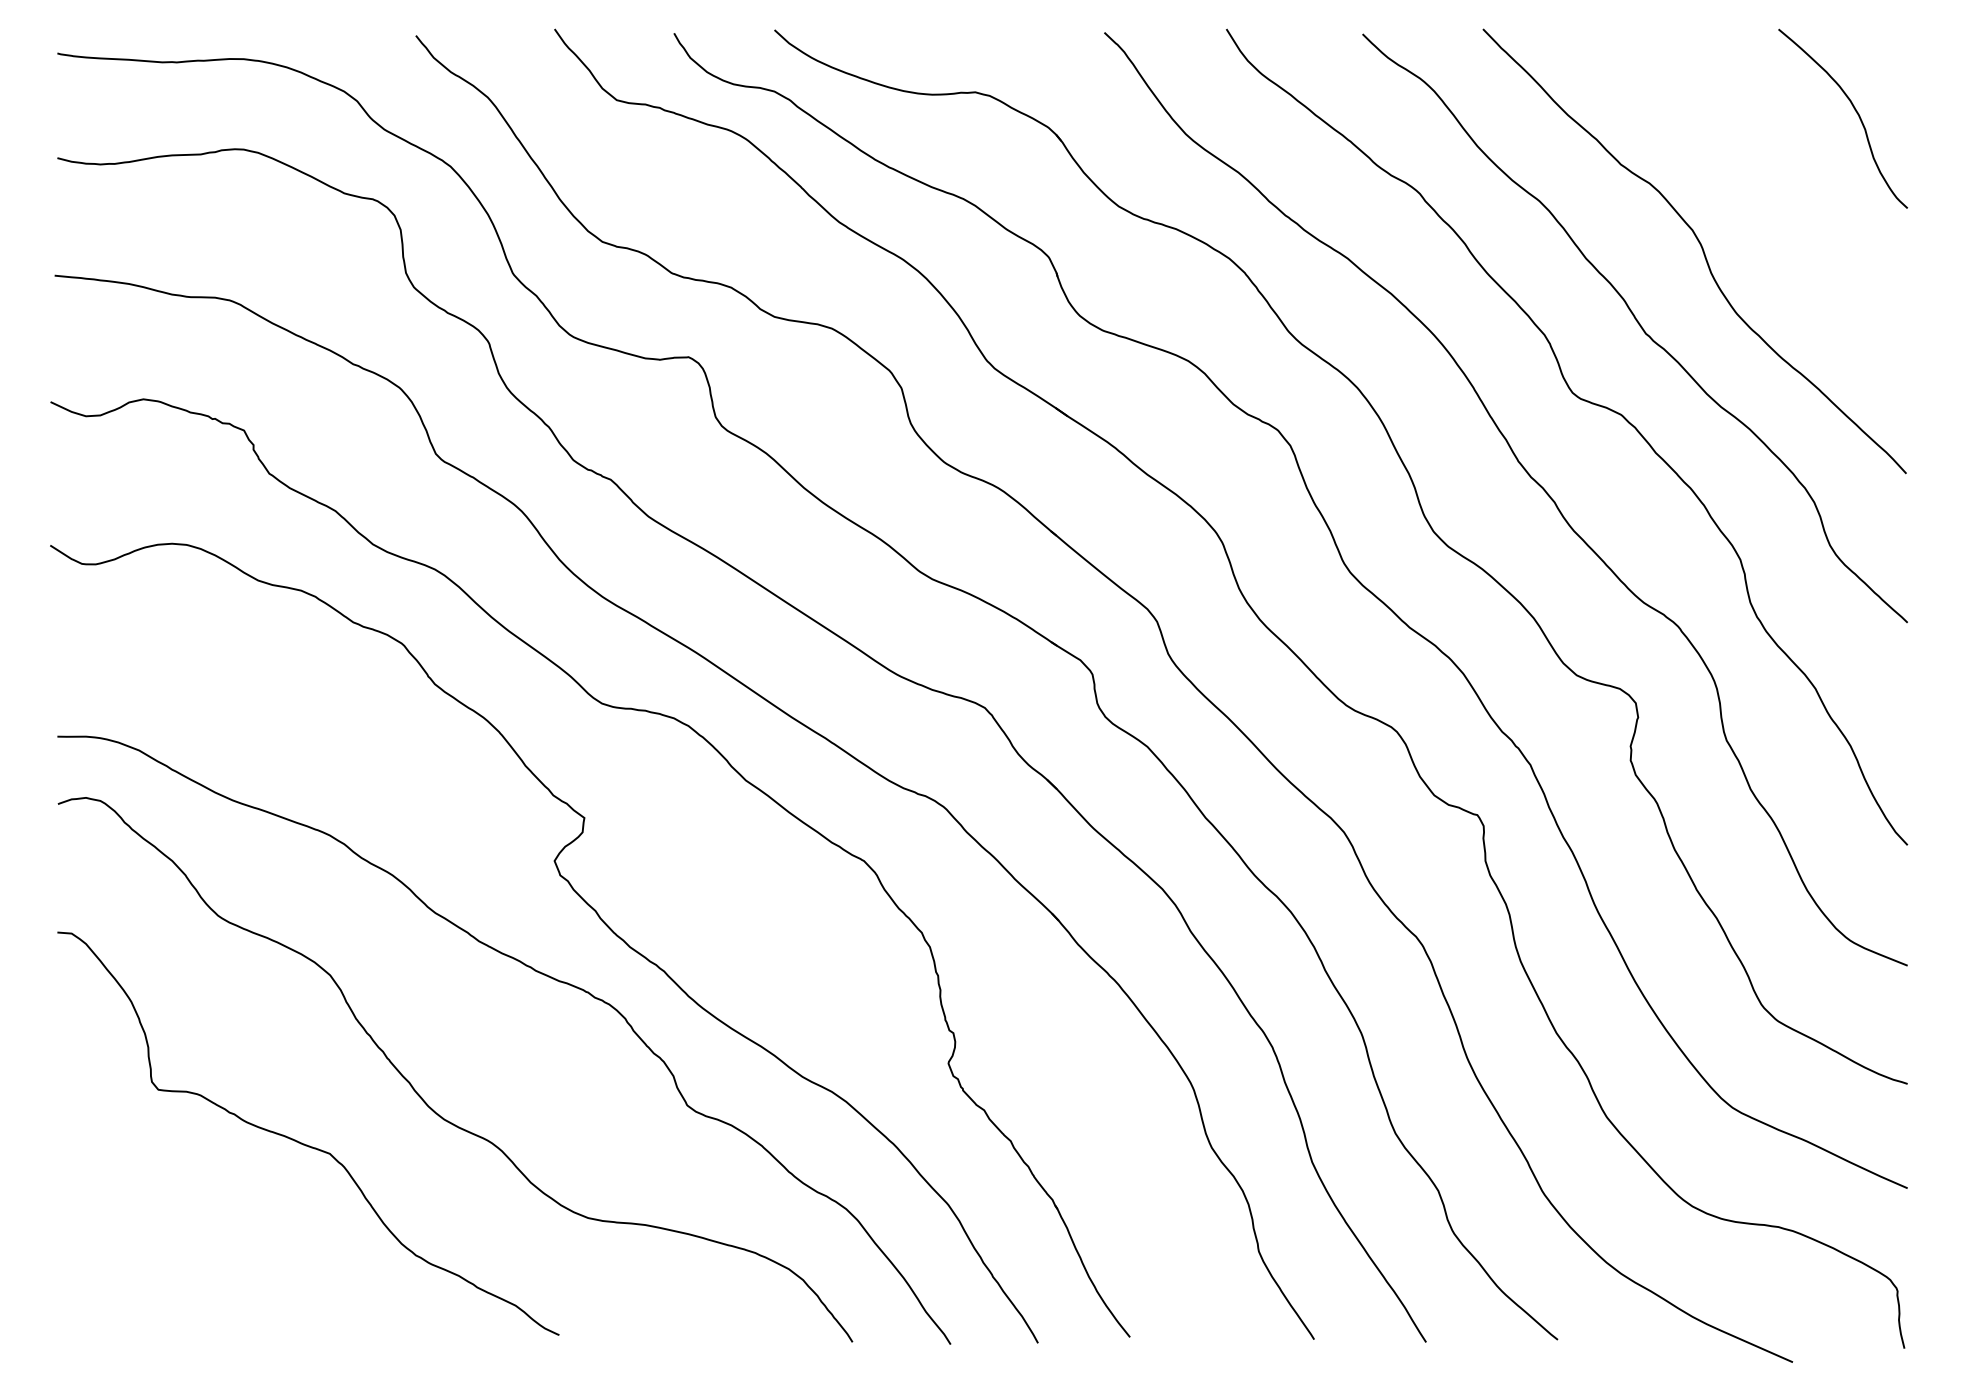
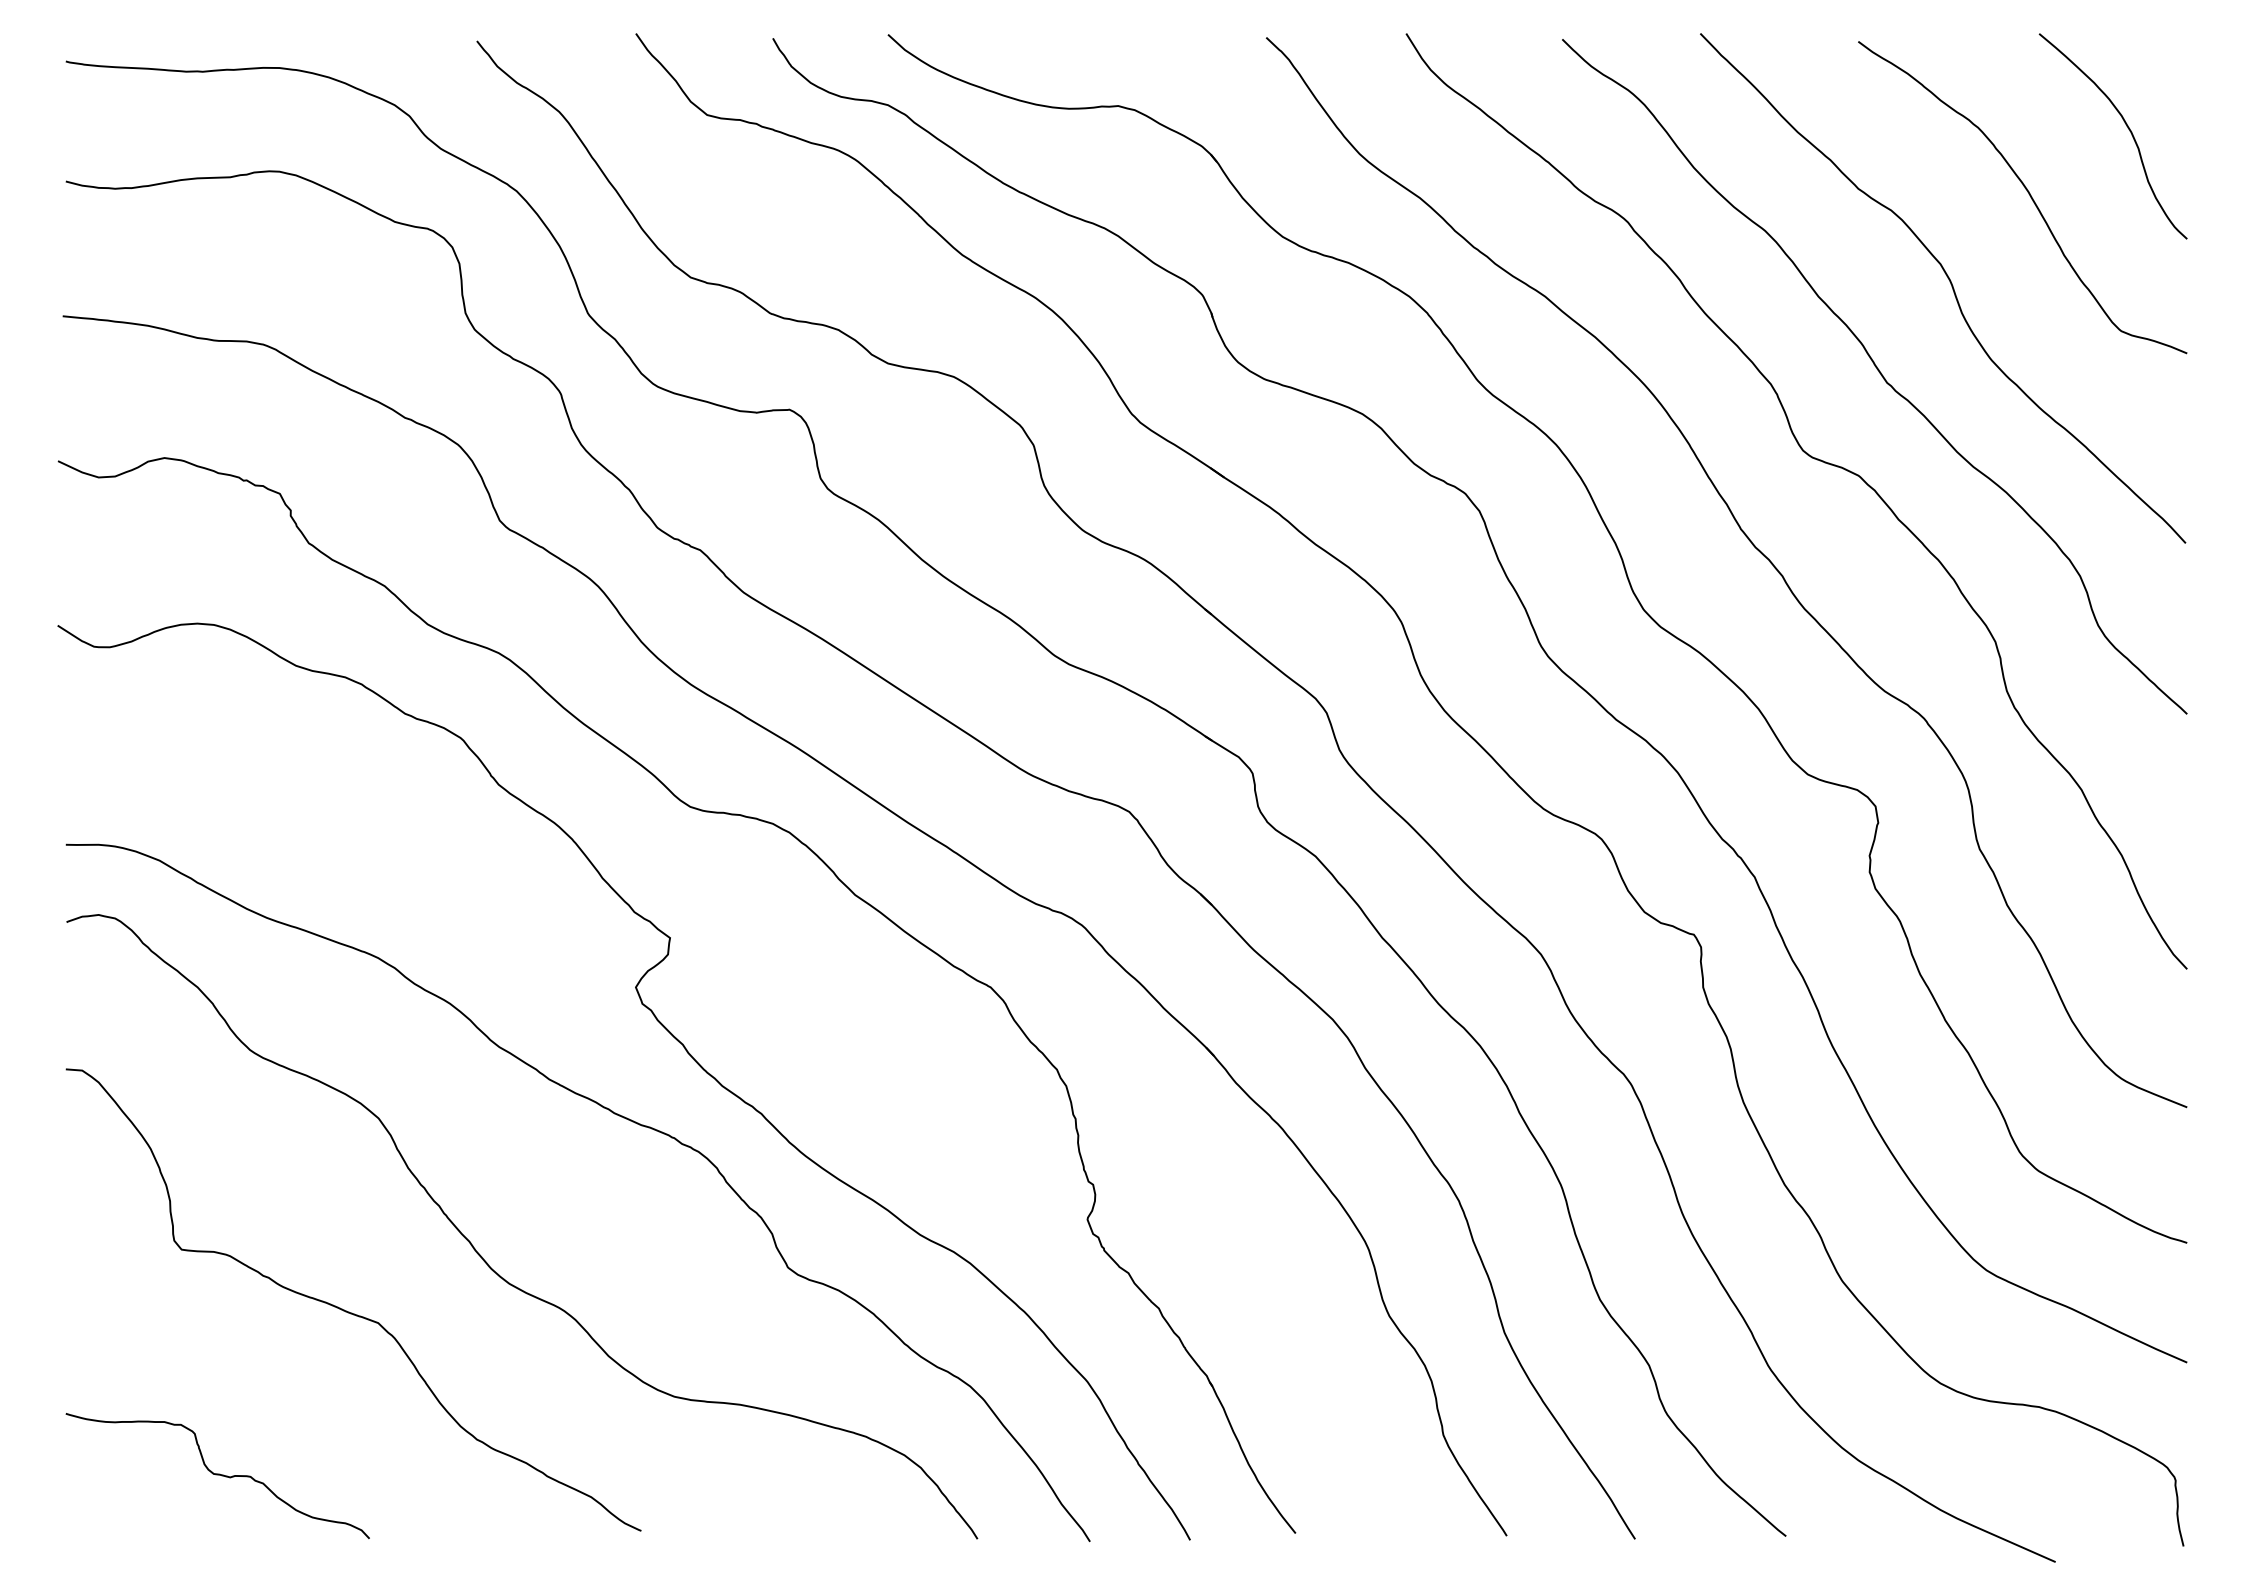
curve: (1769, 169) -> (2028, 194), added
curve: (189, 1286) -> (217, 1475), added

